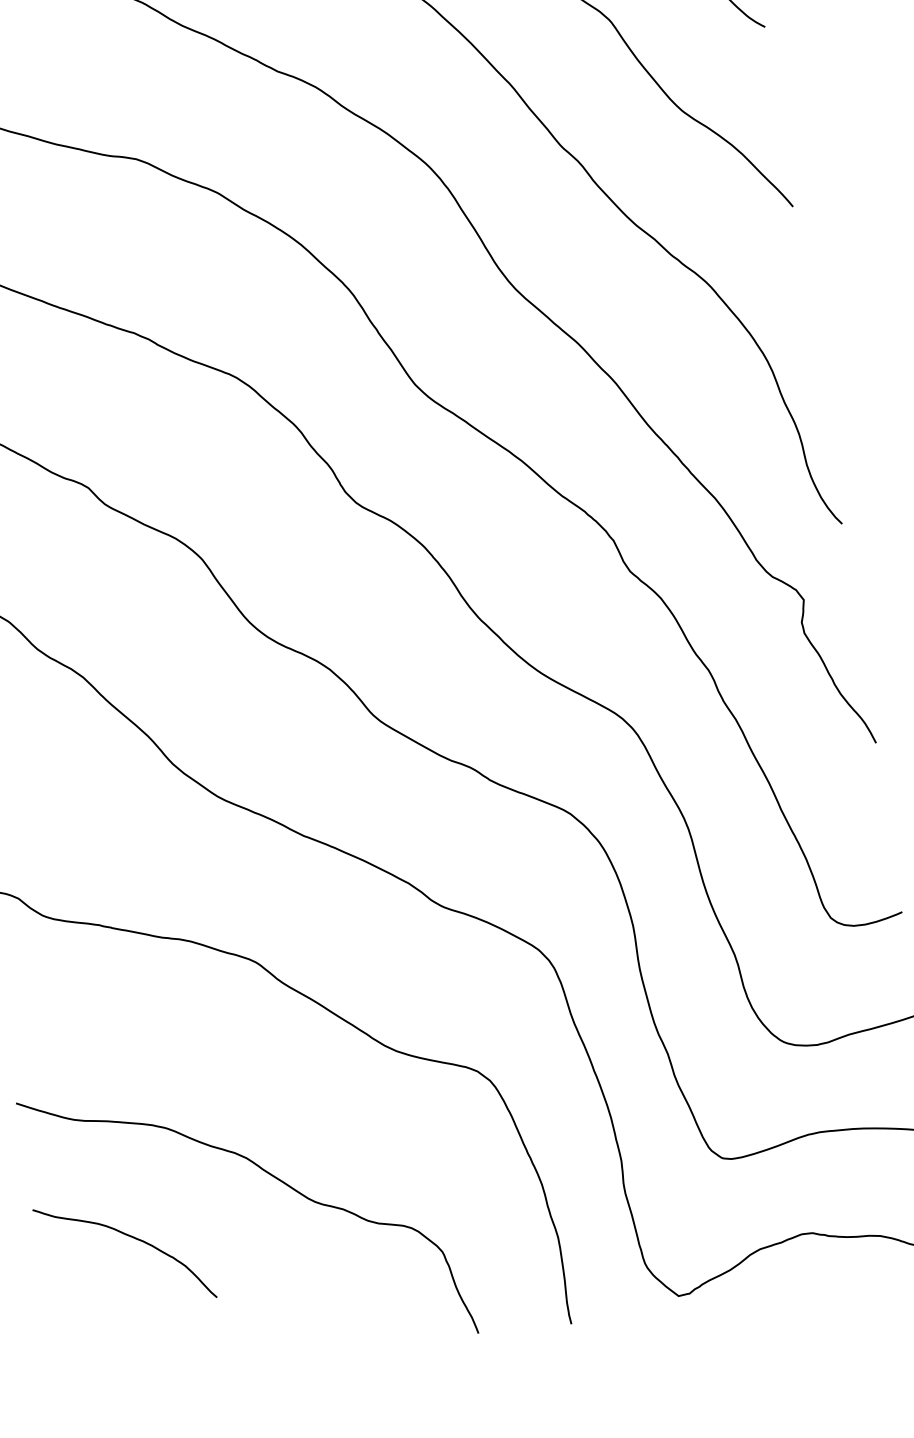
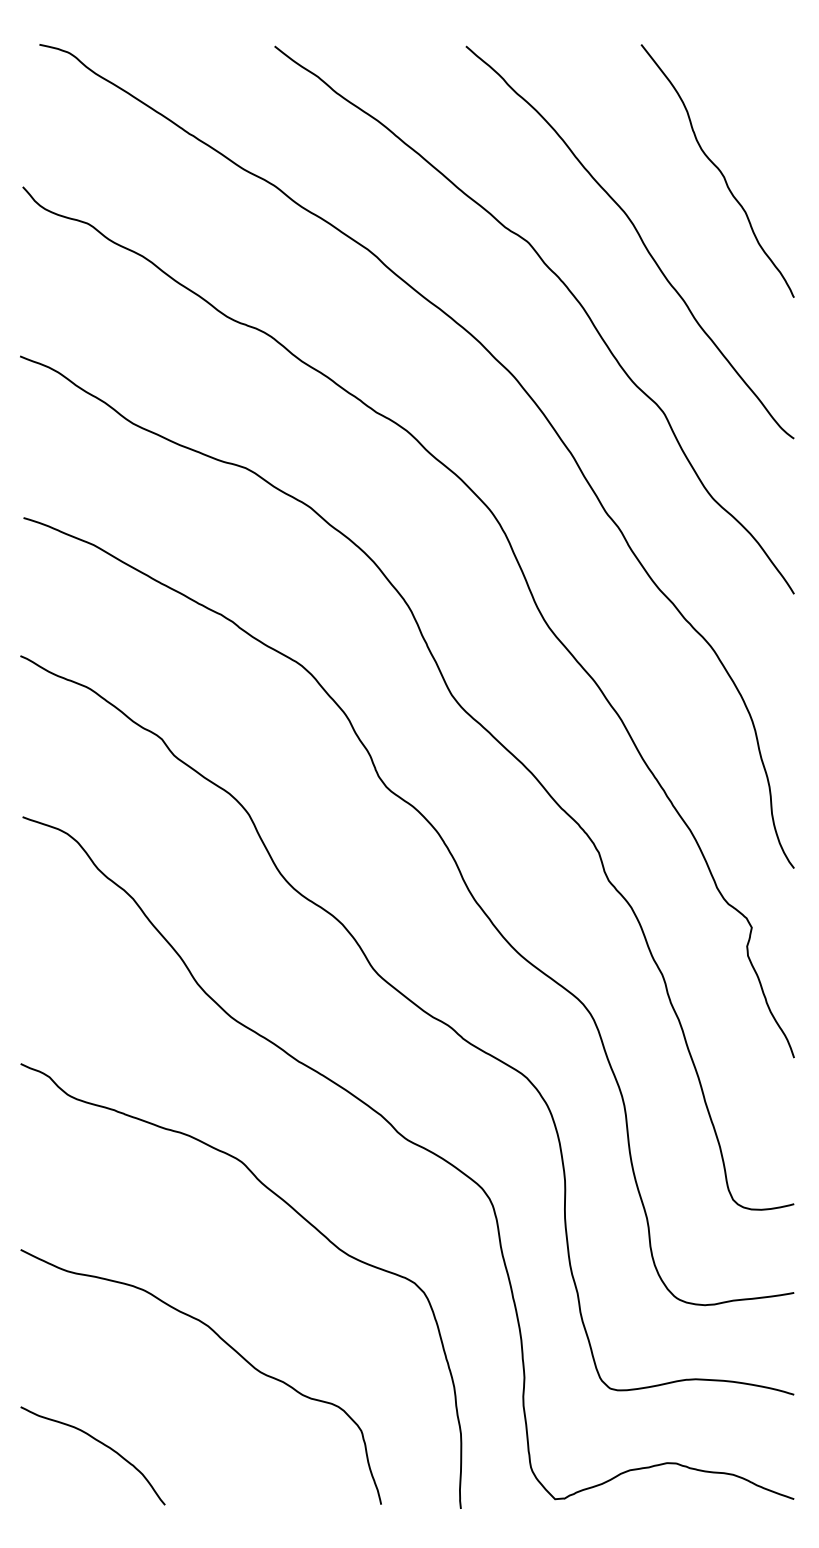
curve: (128, 1237) -> (98, 1442), moved

